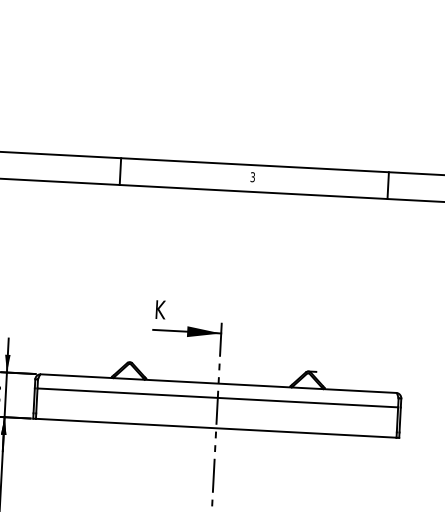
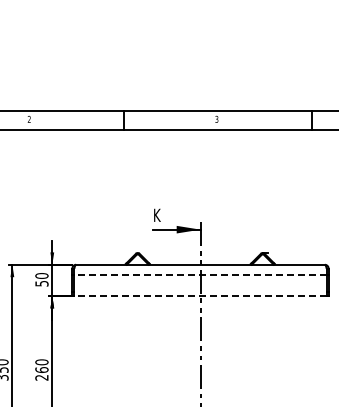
line: (217, 397) -> (200, 274), solid -> dashed
line: (216, 428) -> (200, 296), solid -> dashed

